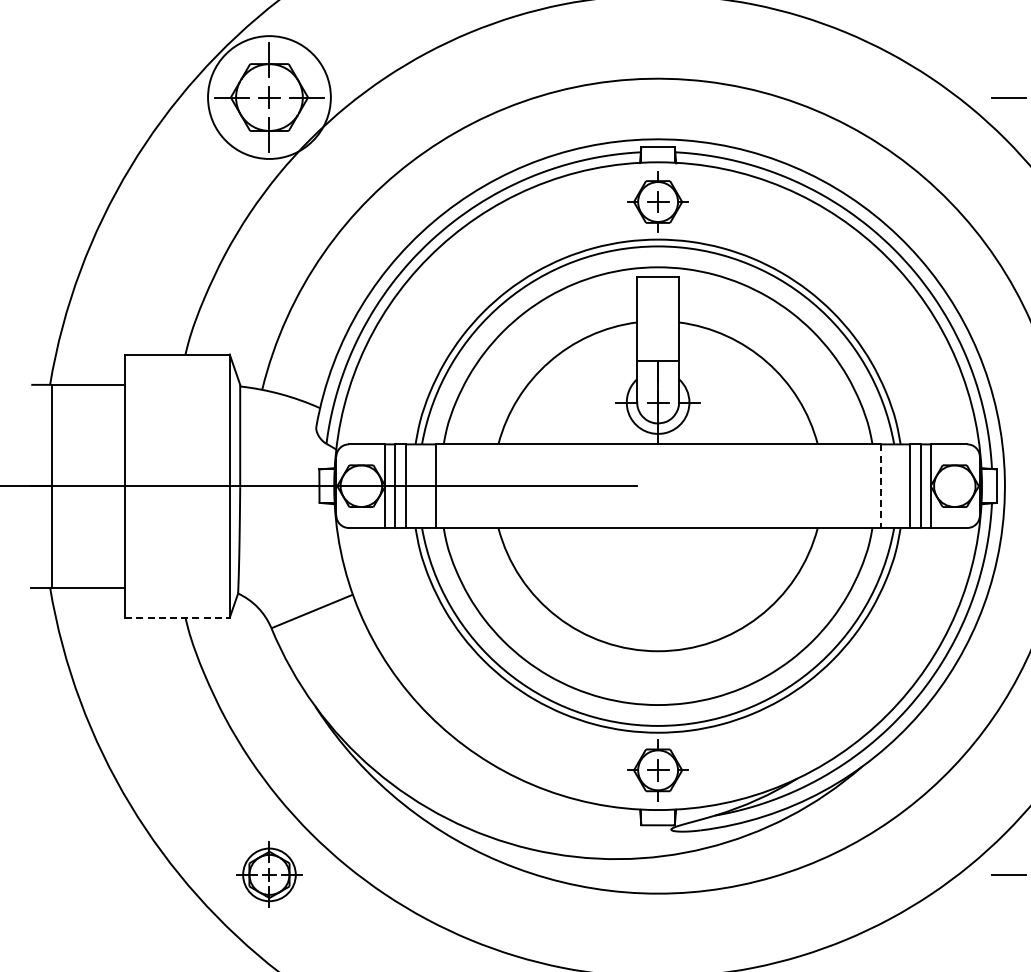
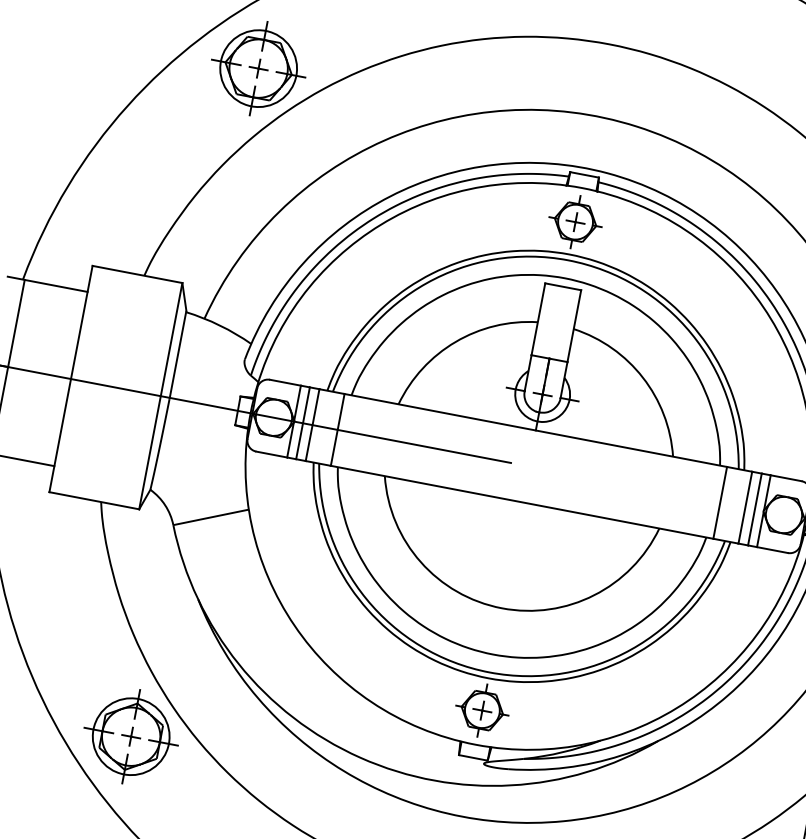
circle: (269, 97) -> (258, 68), size x0.71
line: (880, 486) -> (720, 503), dashed -> solid
line: (178, 617) -> (95, 500), dashed -> solid
part: (269, 874) -> (131, 736), size x1.67

